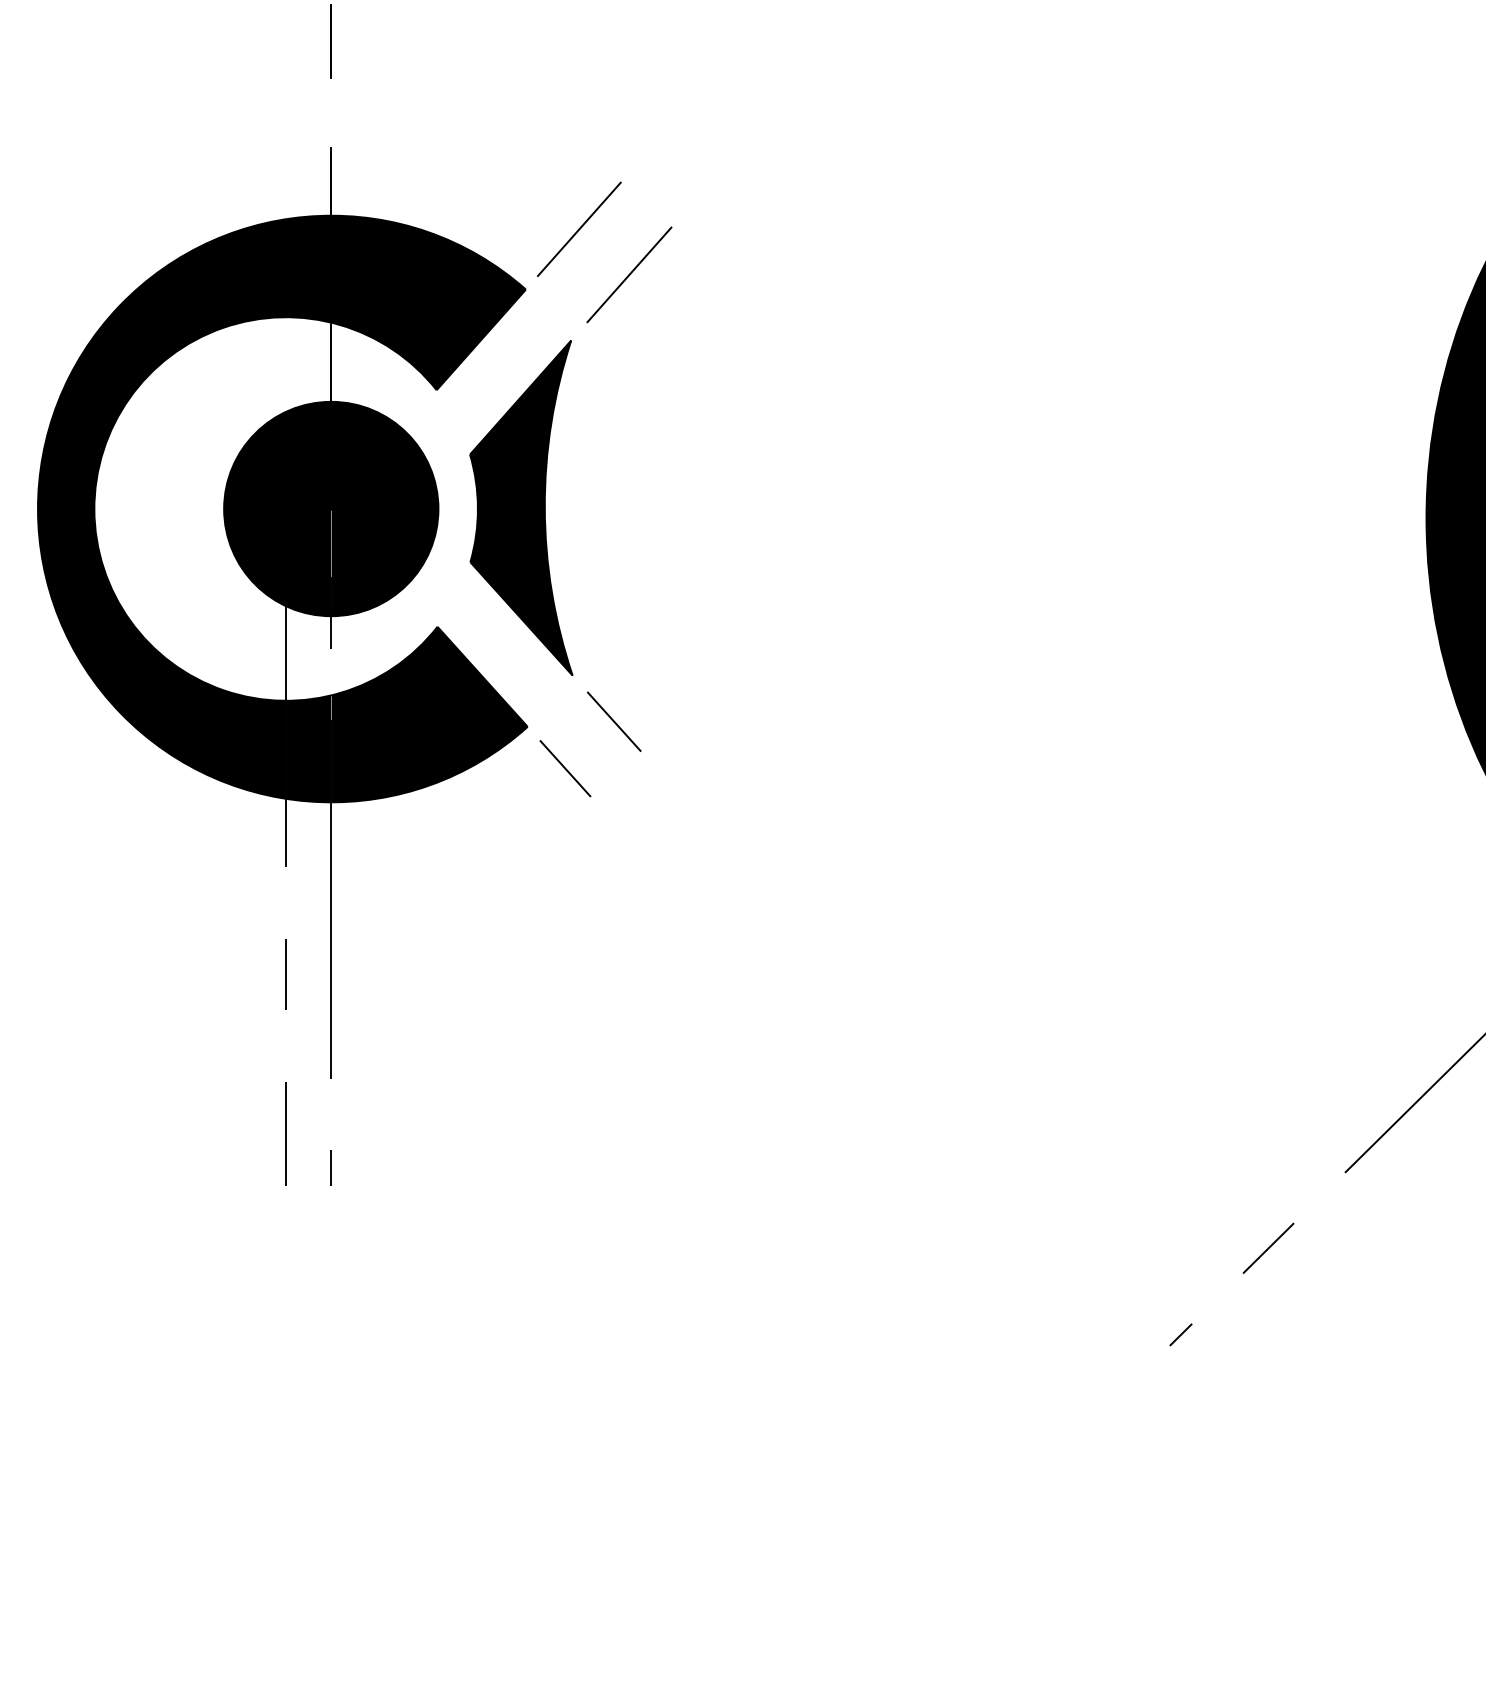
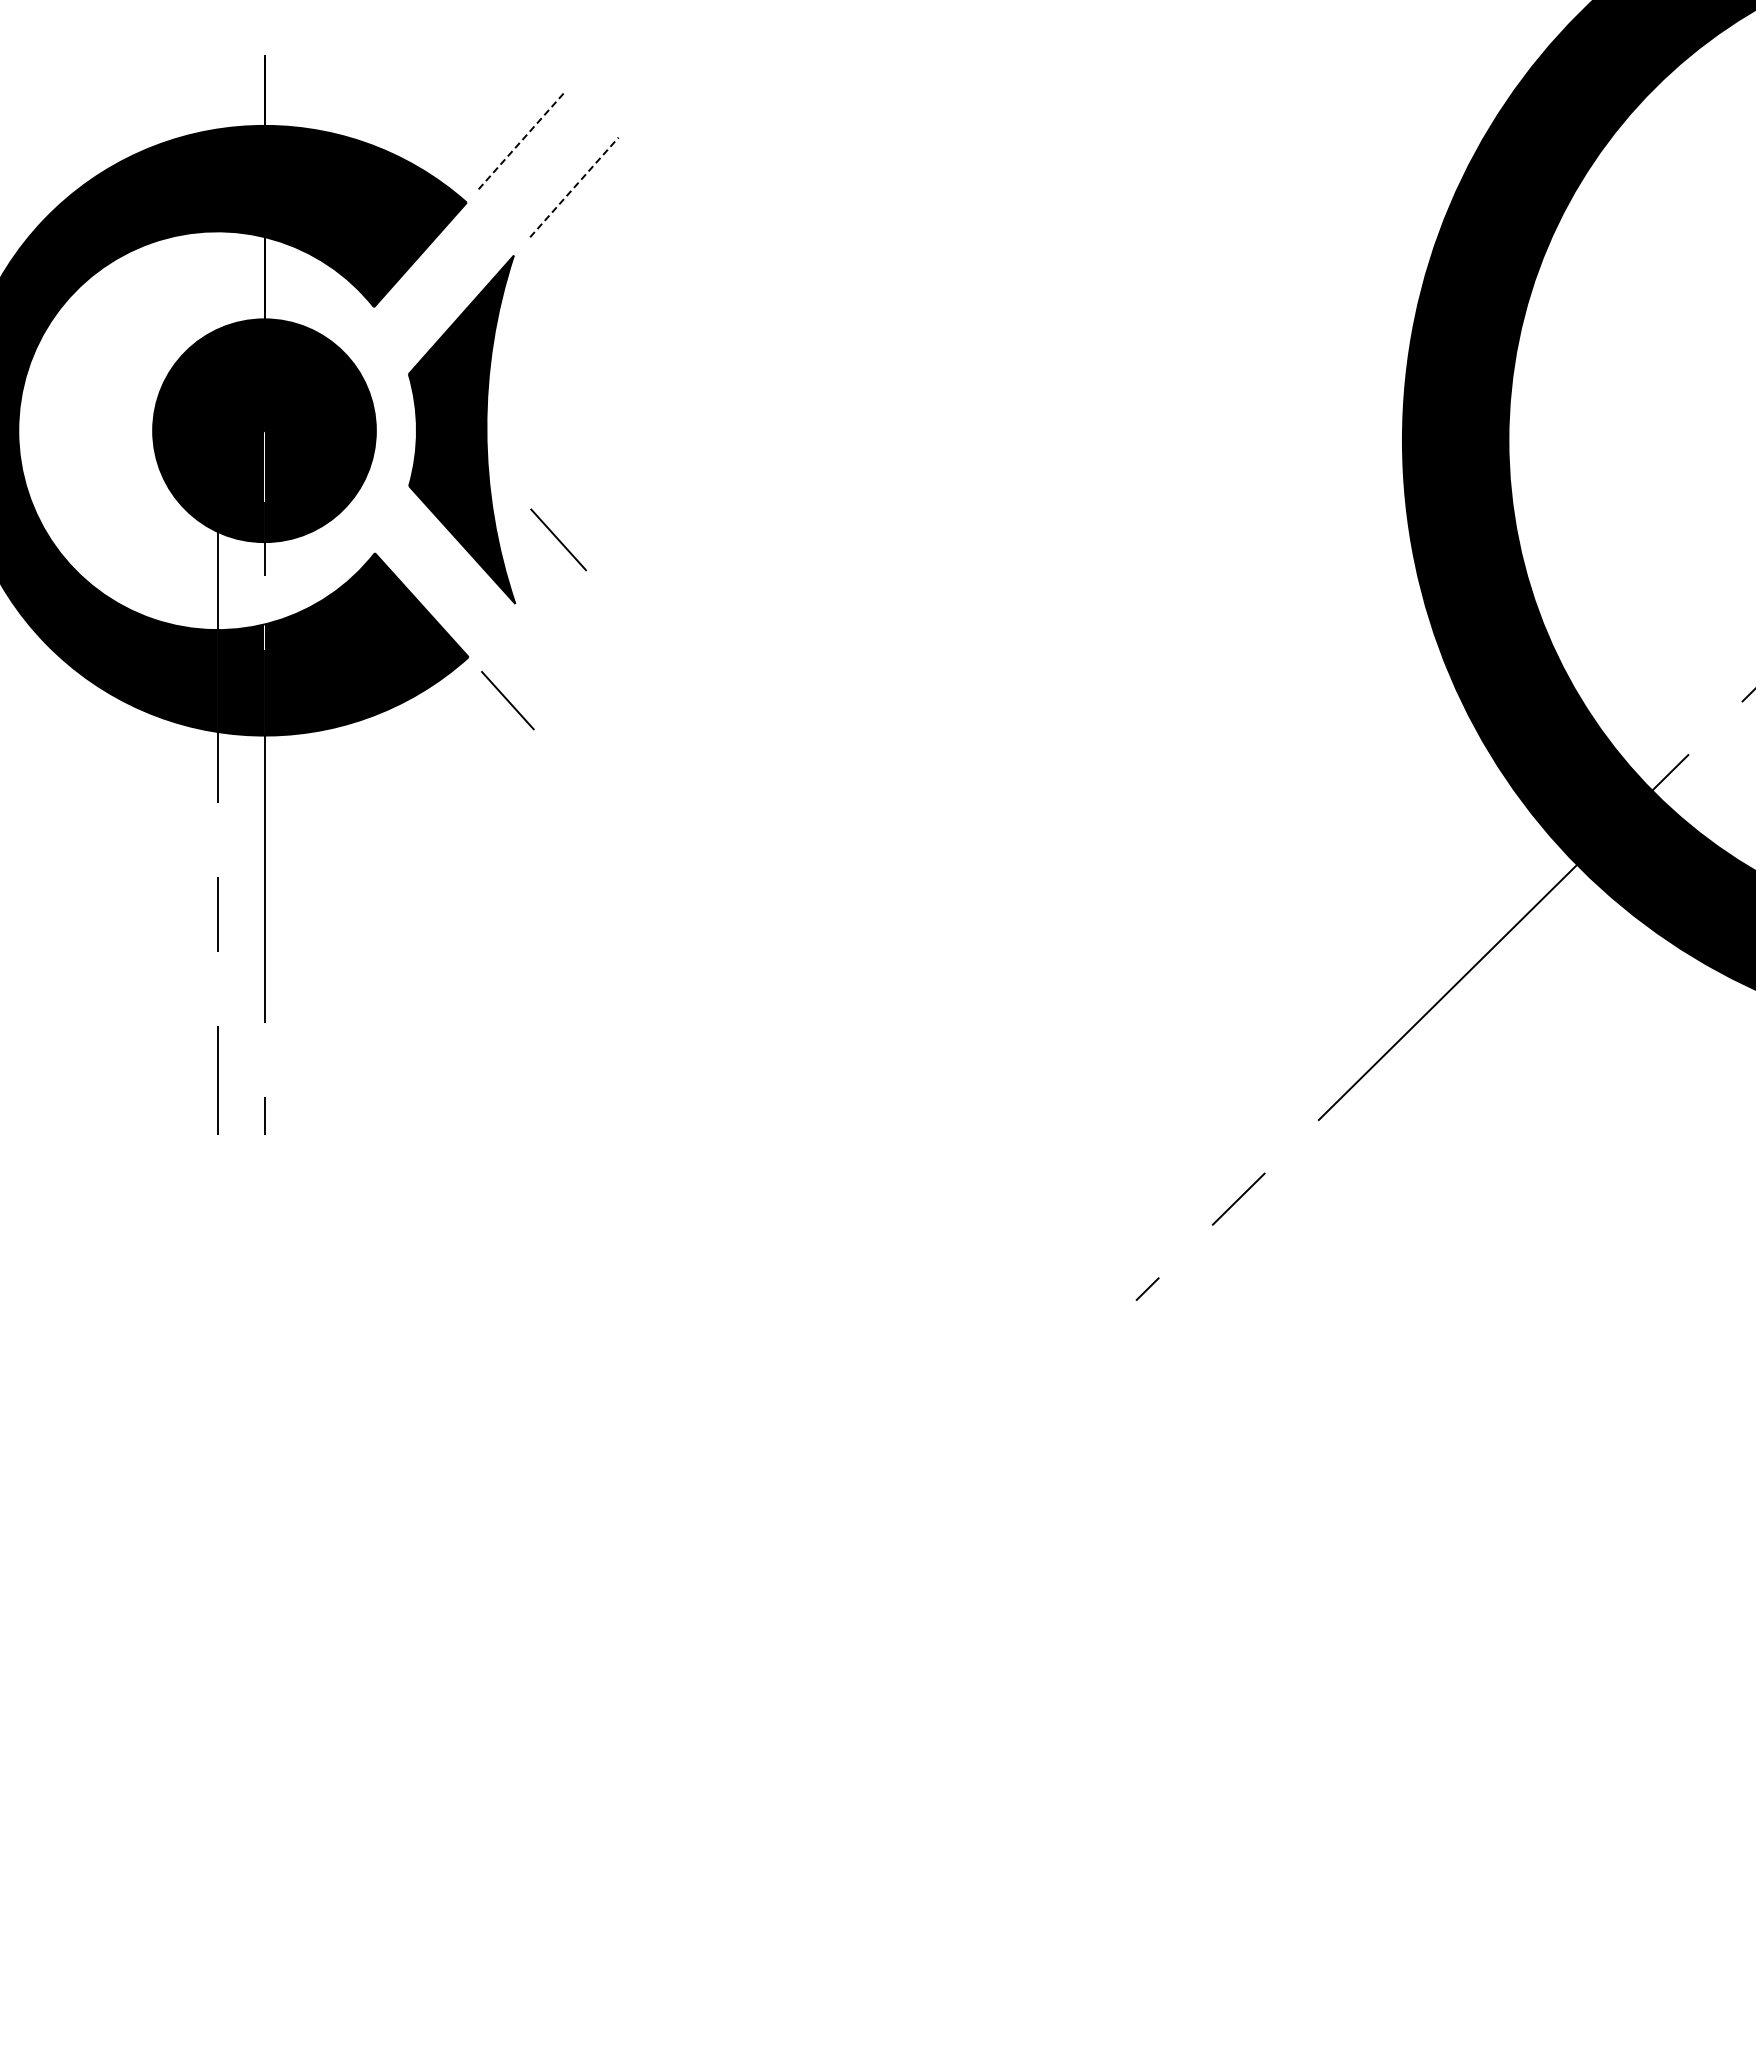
line: (579, 229) -> (522, 140), solid -> dashed
line: (629, 275) -> (574, 187), solid -> dashed
line: (614, 721) -> (558, 539), moved

